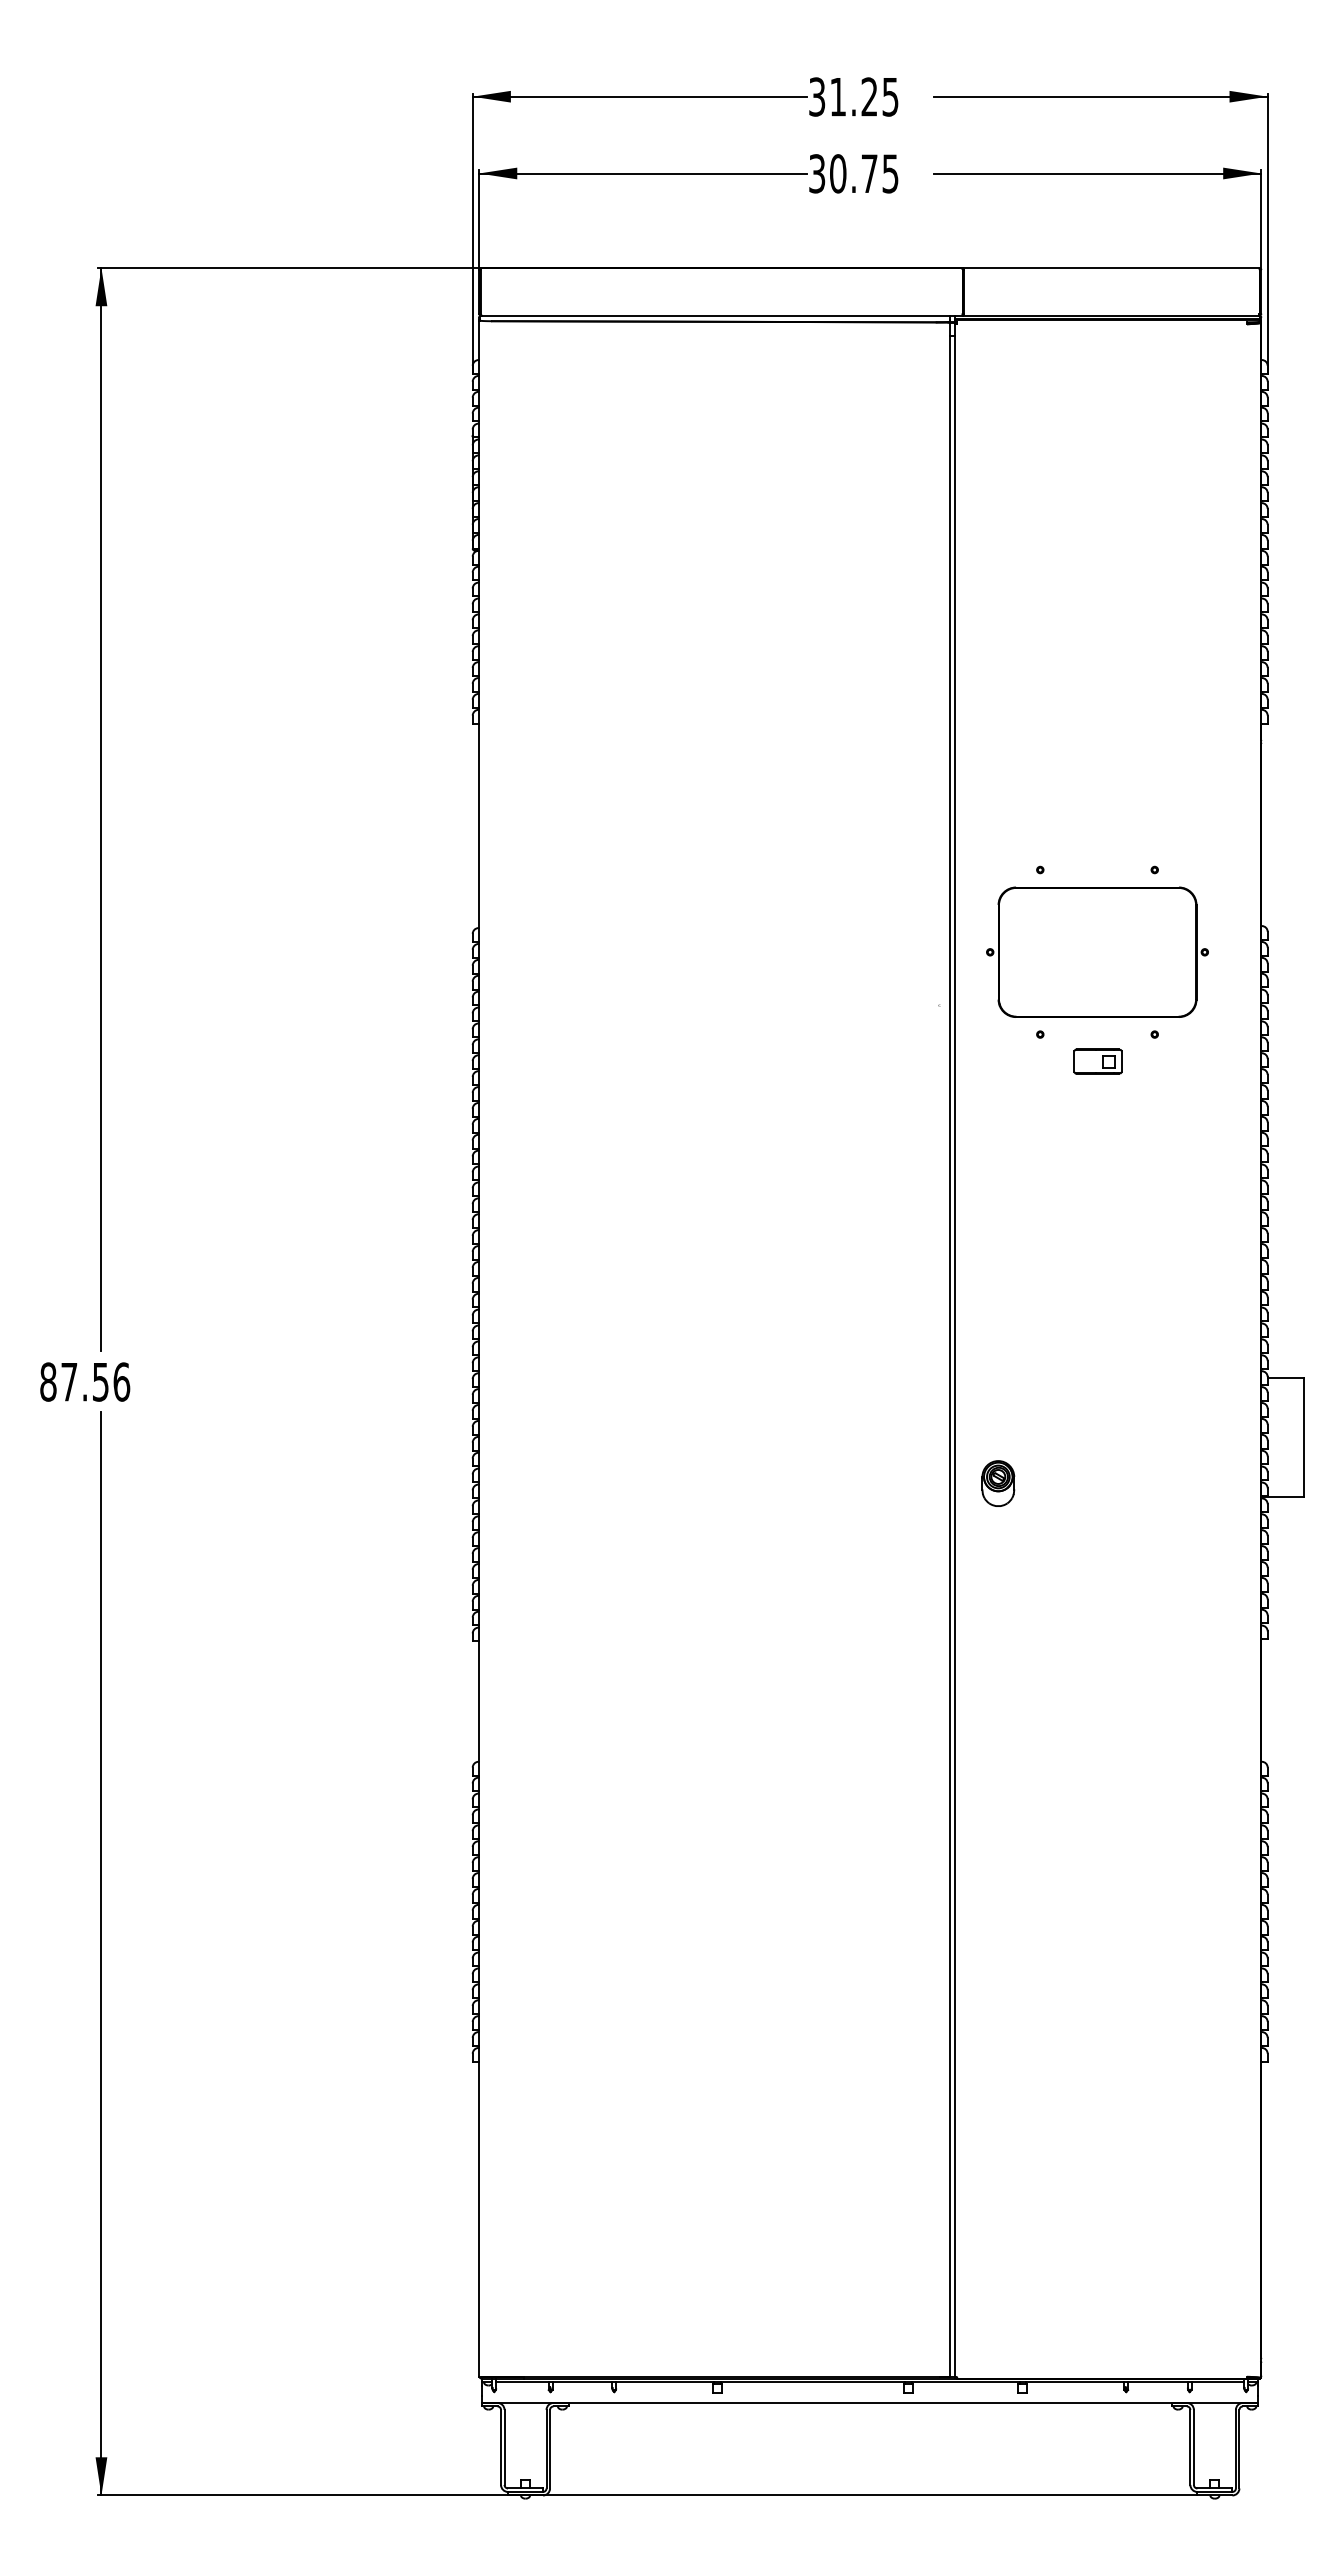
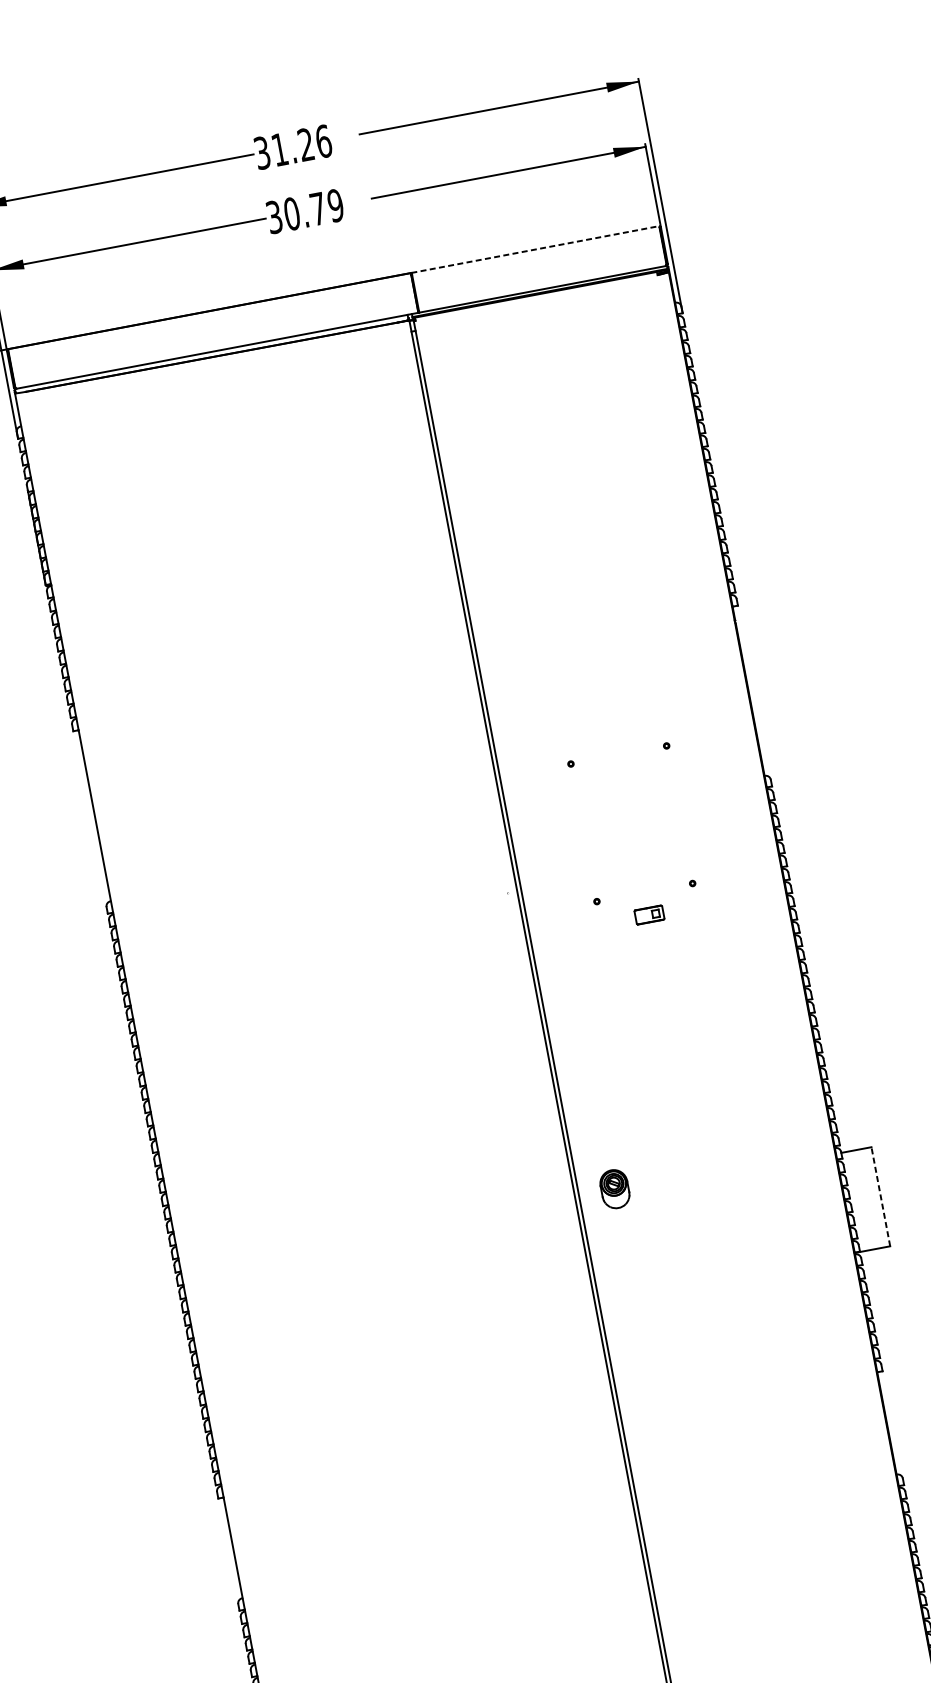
text: (890, 96) -> (323, 141), 31.25 -> 31.26
text: (890, 173) -> (335, 205), 30.75 -> 30.79
line: (1111, 268) -> (535, 249), solid -> dashed
part: (1097, 951) -> (631, 823), removed
part: (1097, 1061) -> (649, 915), size x0.7
line: (1303, 1436) -> (880, 1196), solid -> dashed
part: (998, 1483) -> (615, 1189), moved

